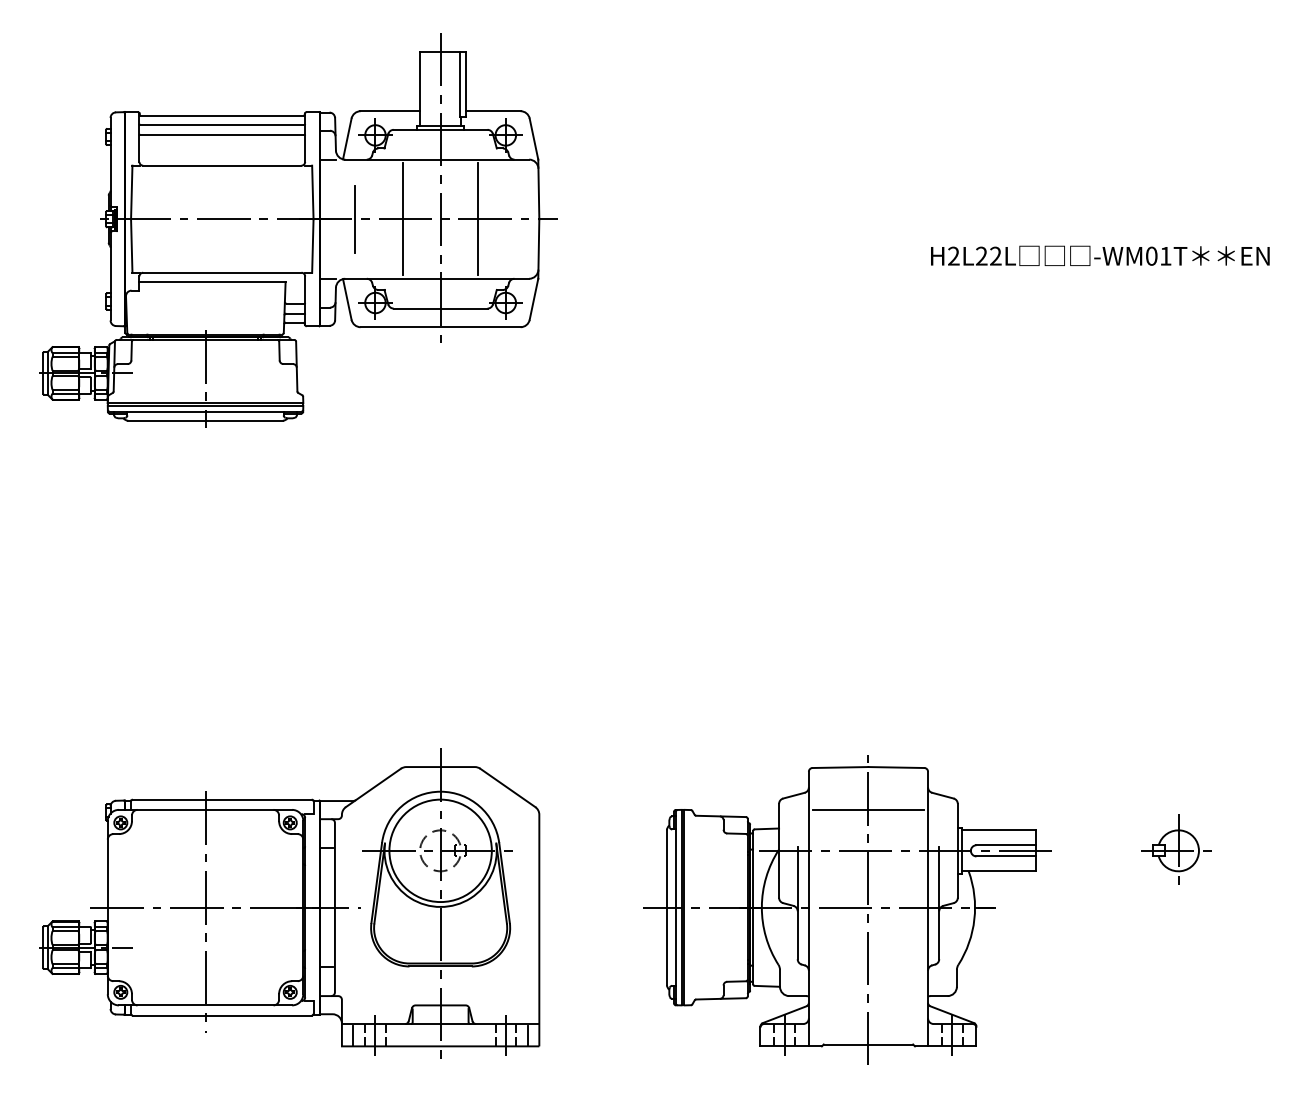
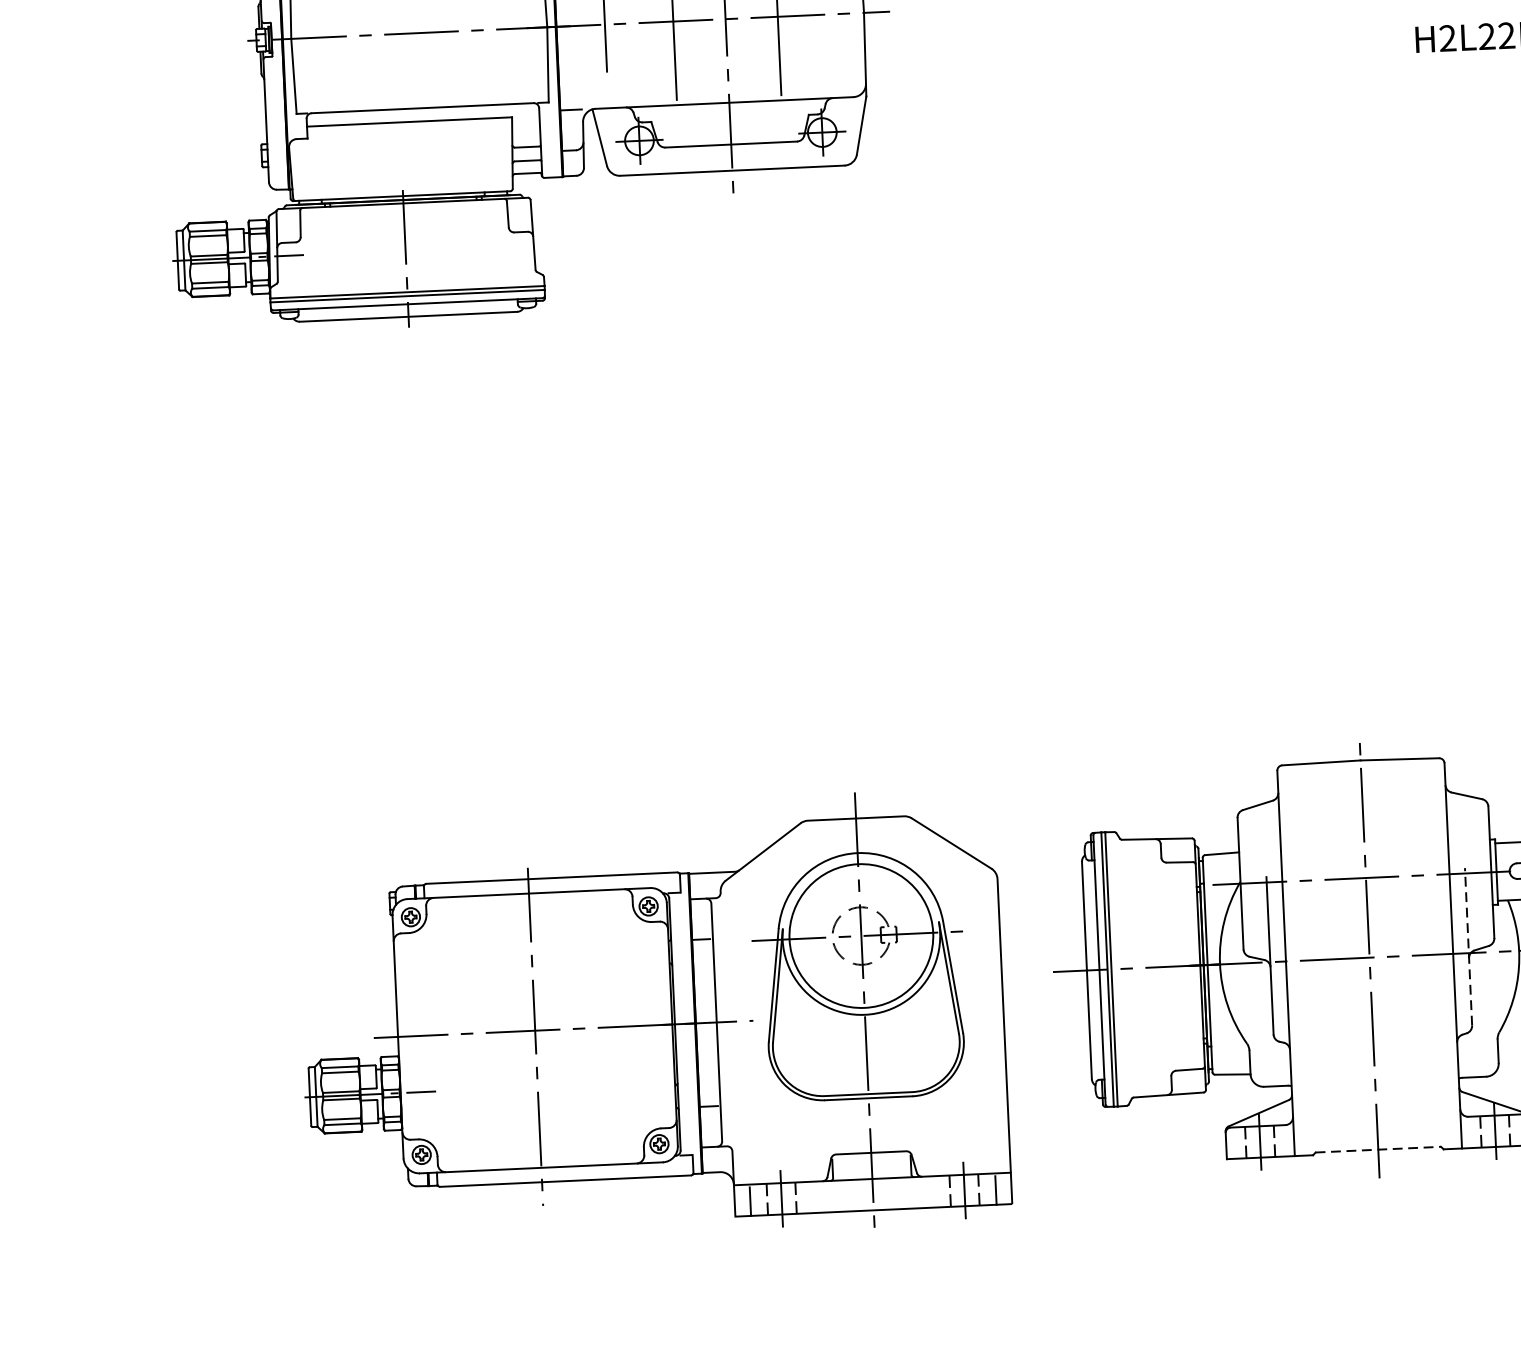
line: (868, 809) -> (1363, 820), removed
line: (939, 902) -> (1468, 945), solid -> dashed
part: (289, 903) -> (652, 1019), moved
line: (868, 1044) -> (1378, 1149), solid -> dashed

